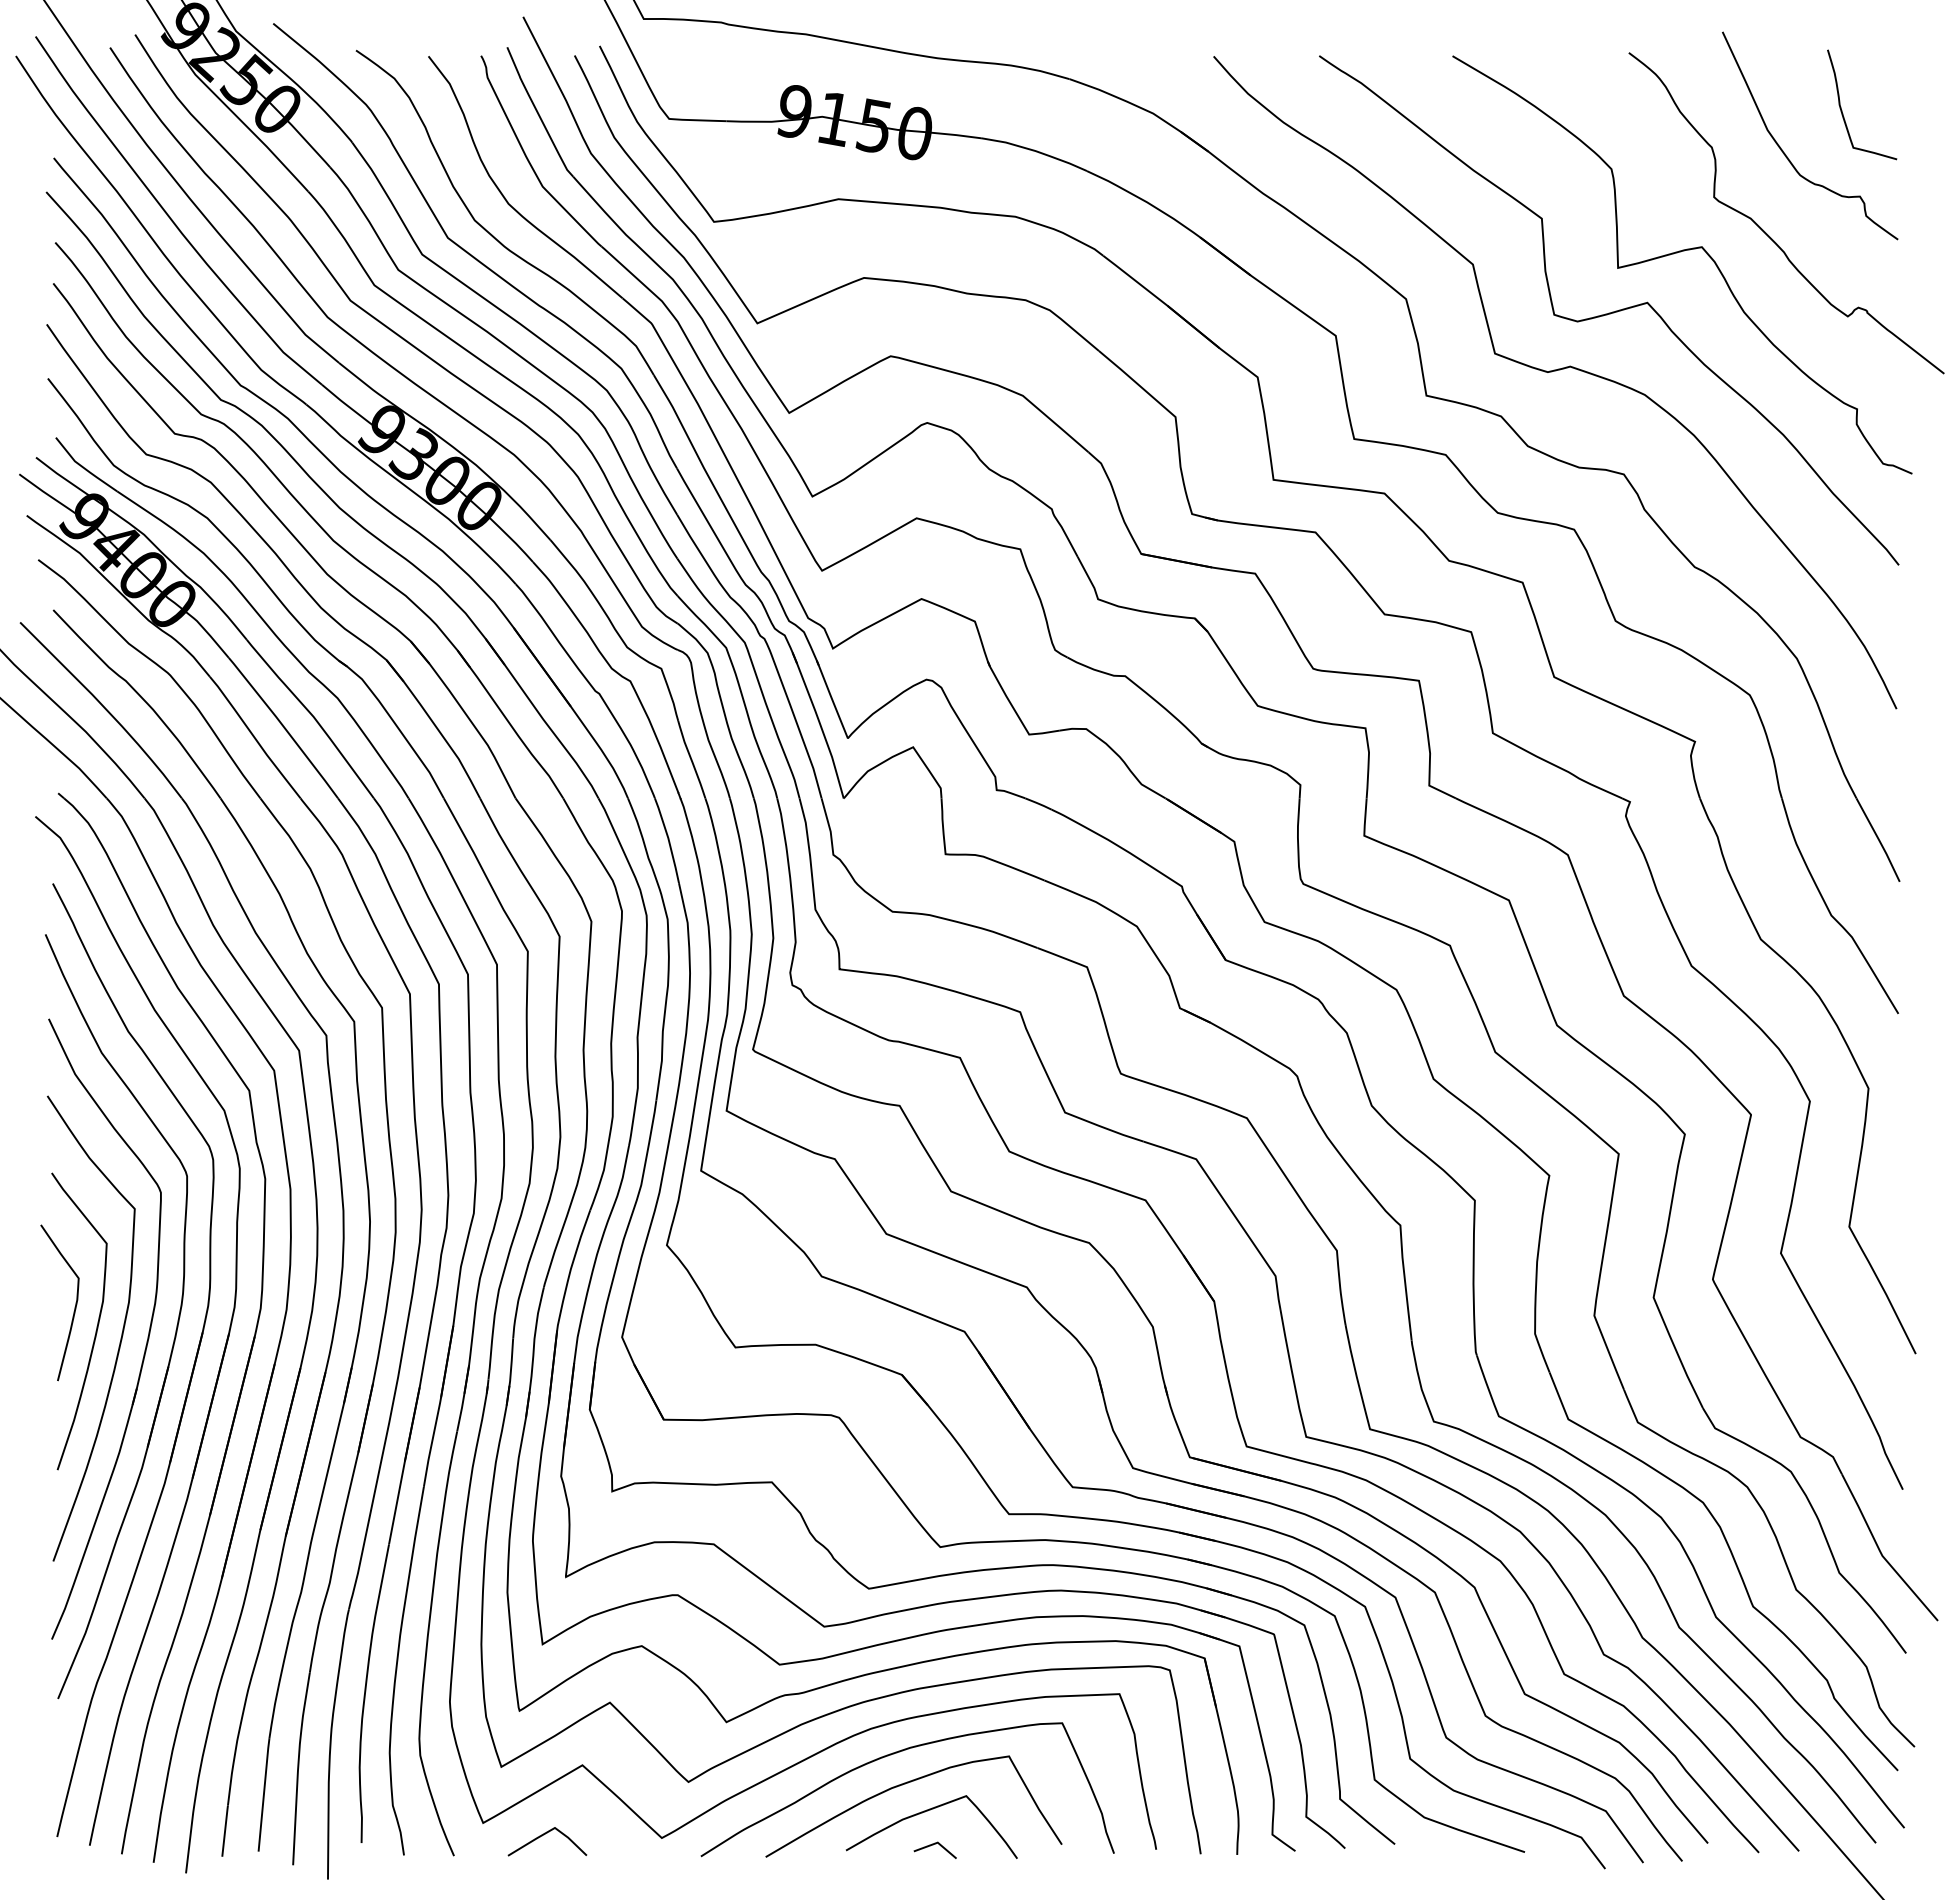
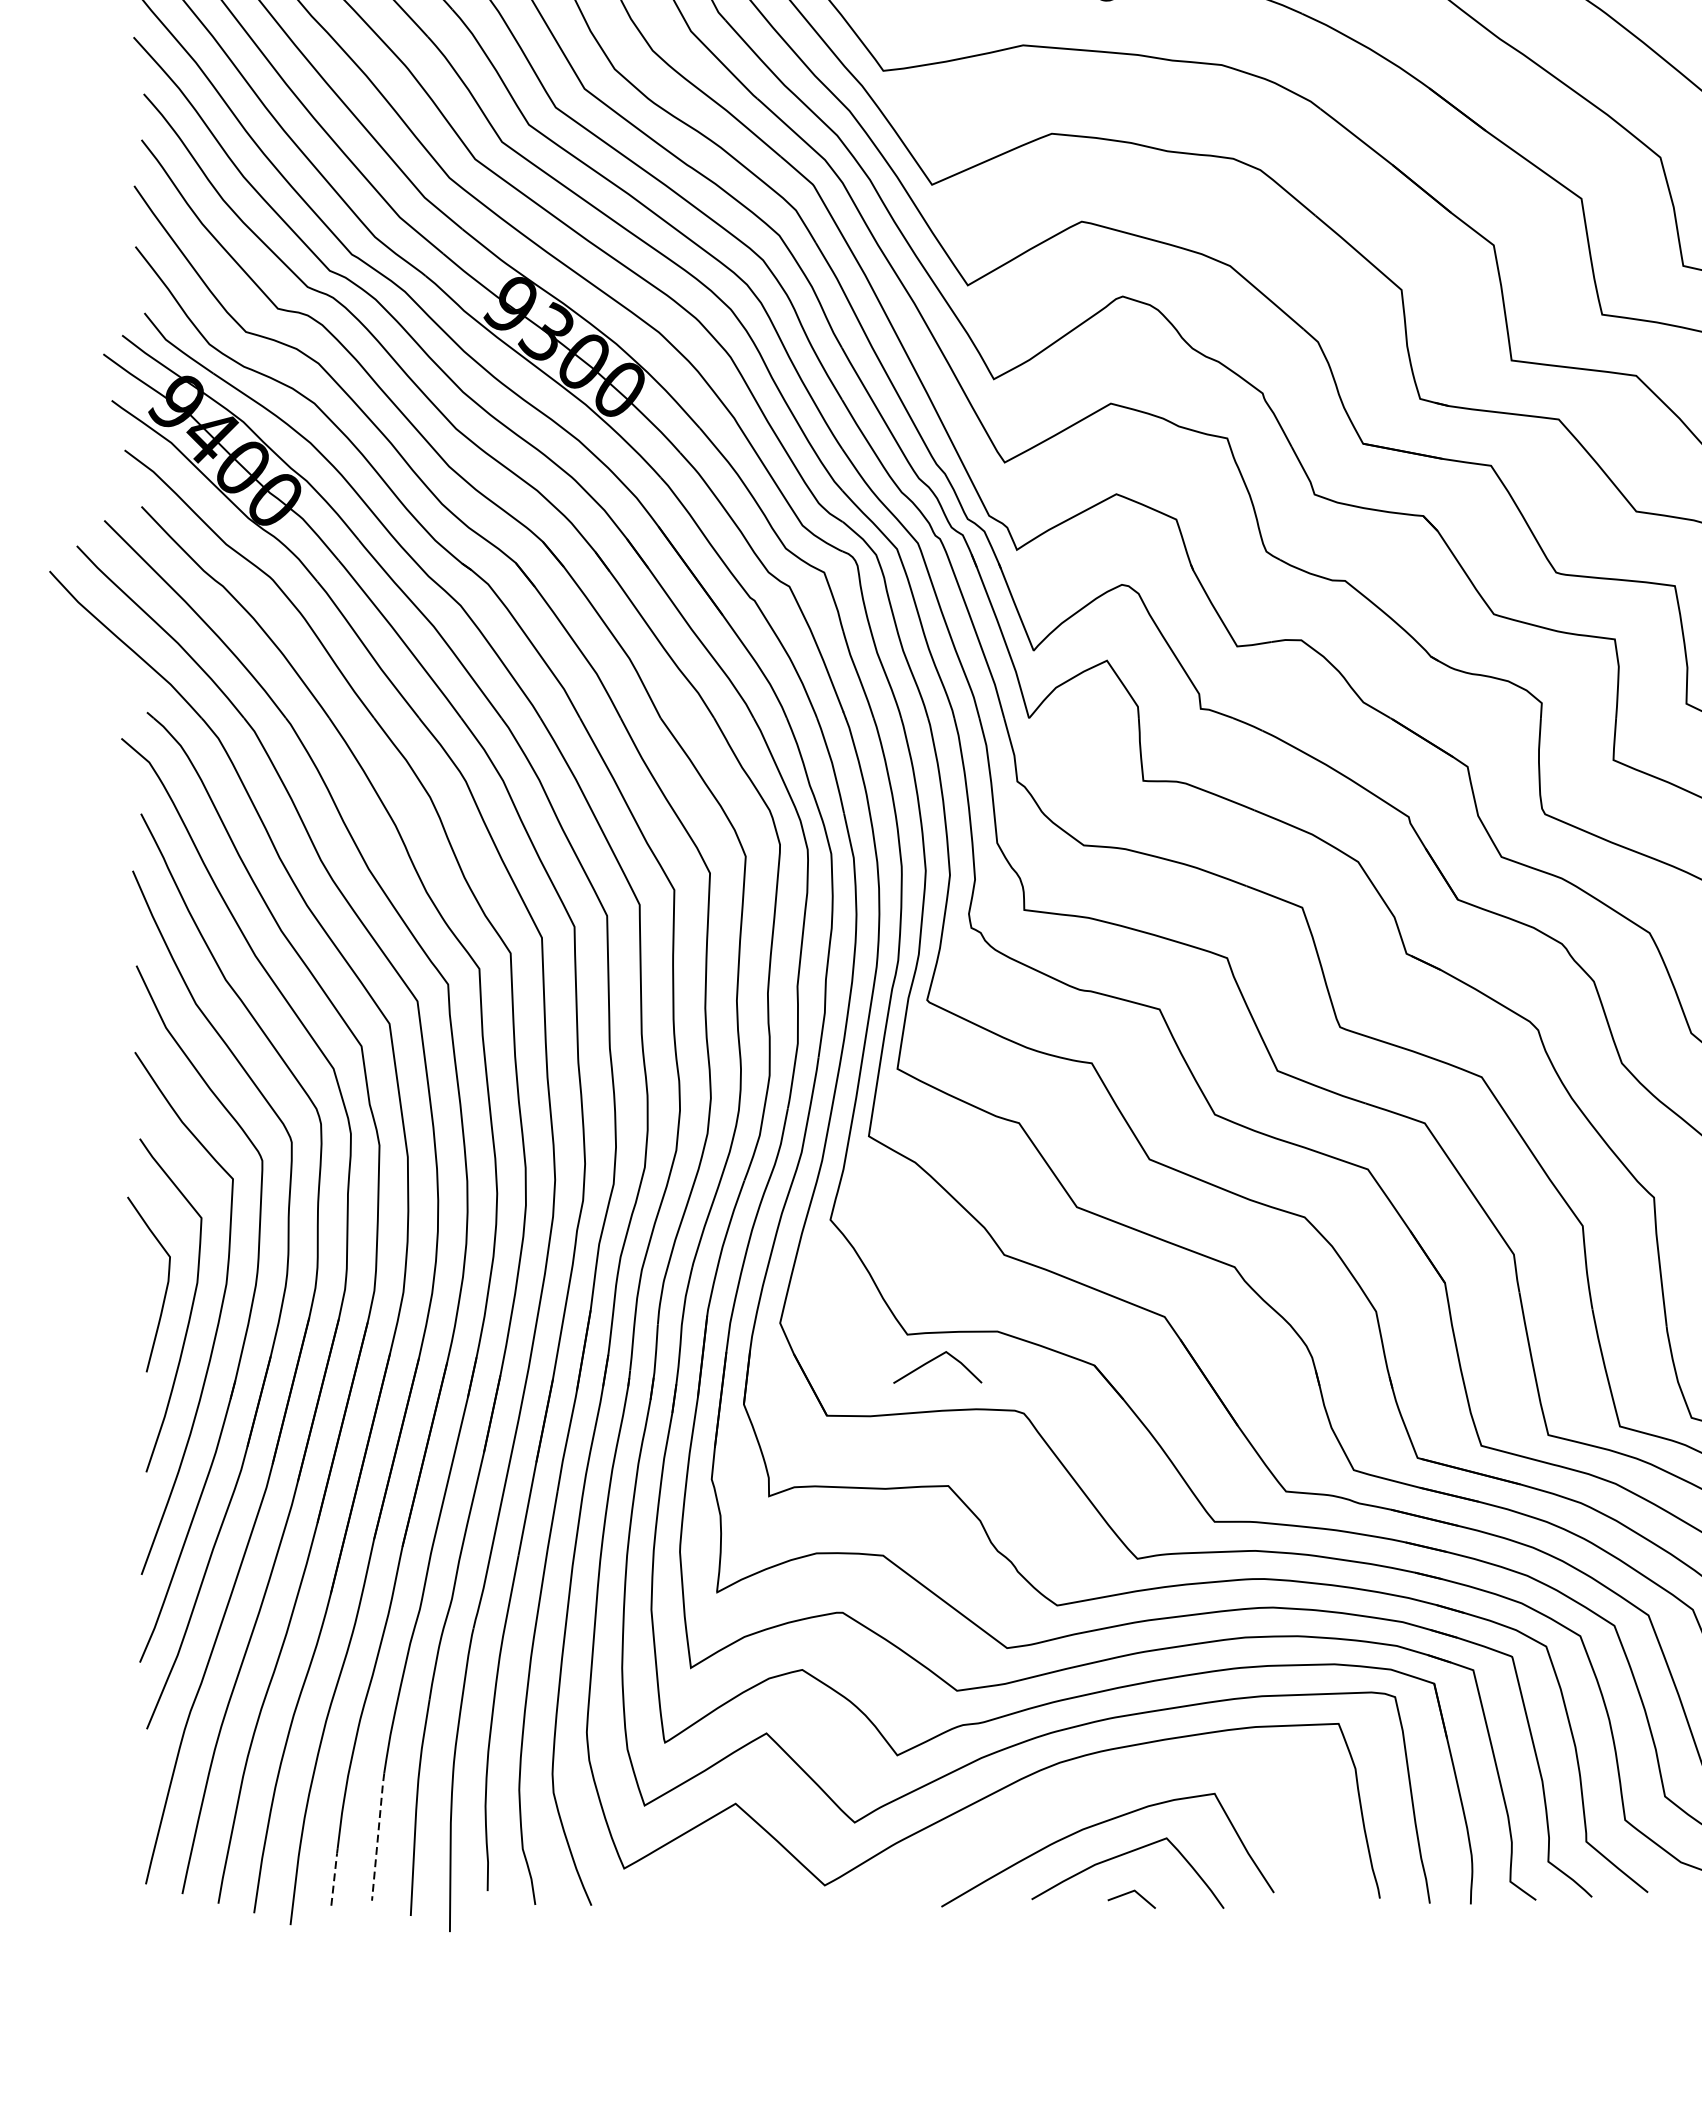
curve: (894, 1754) -> (1086, 1791), removed
line: (263, 1794) -> (377, 1836), solid -> dashed
line: (225, 1830) -> (334, 1876), solid -> dashed
curve: (542, 1836) -> (932, 1361), moved

